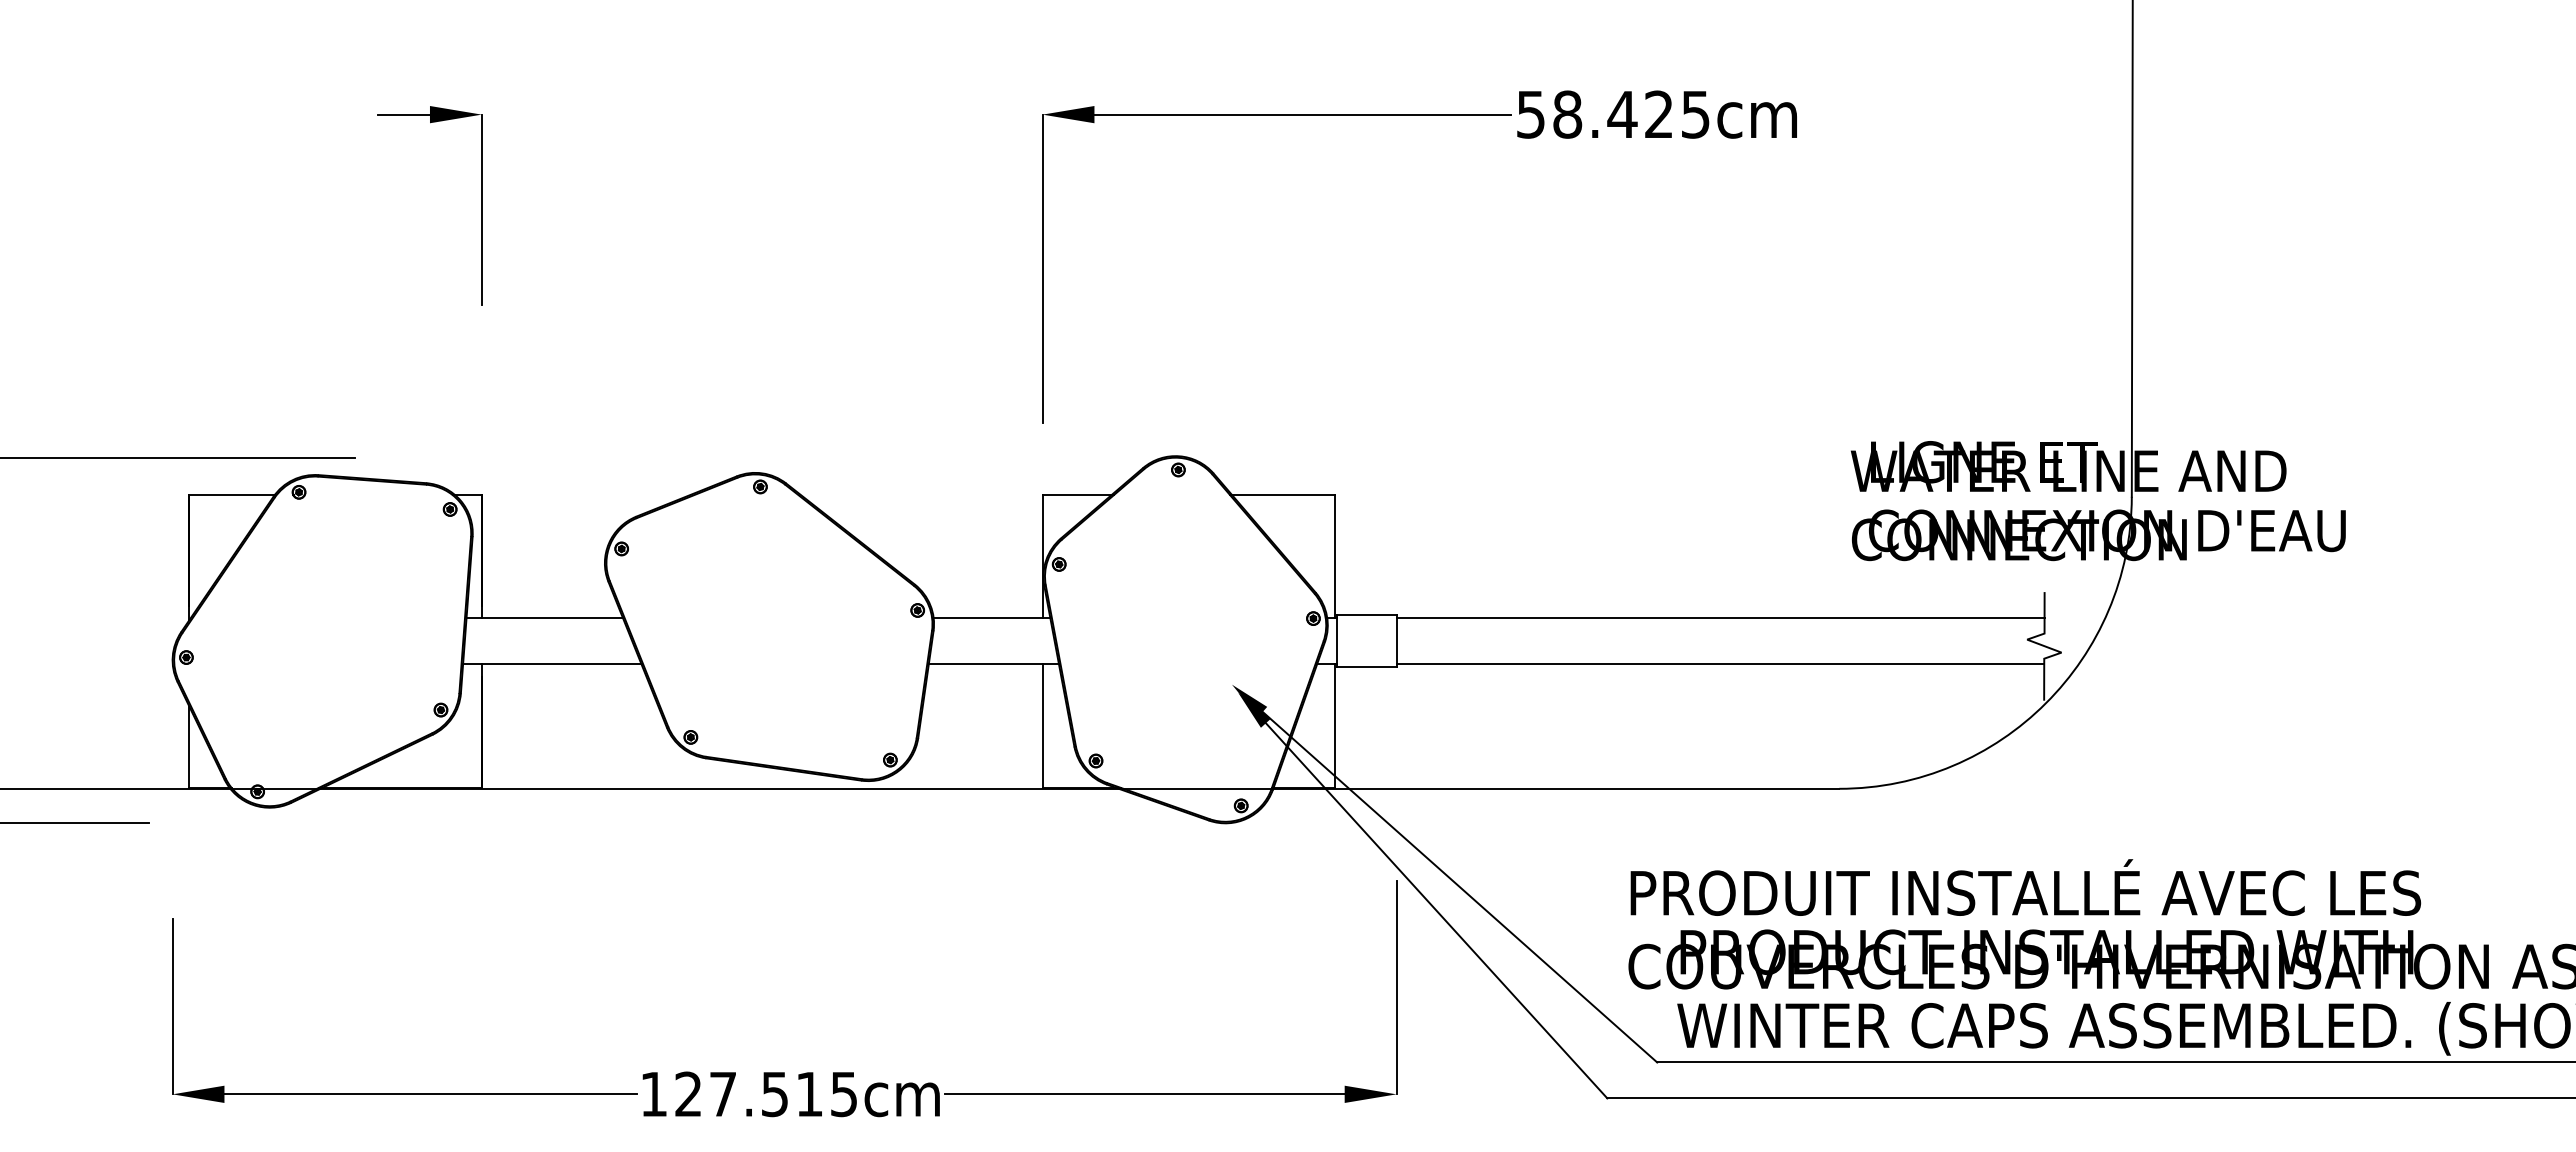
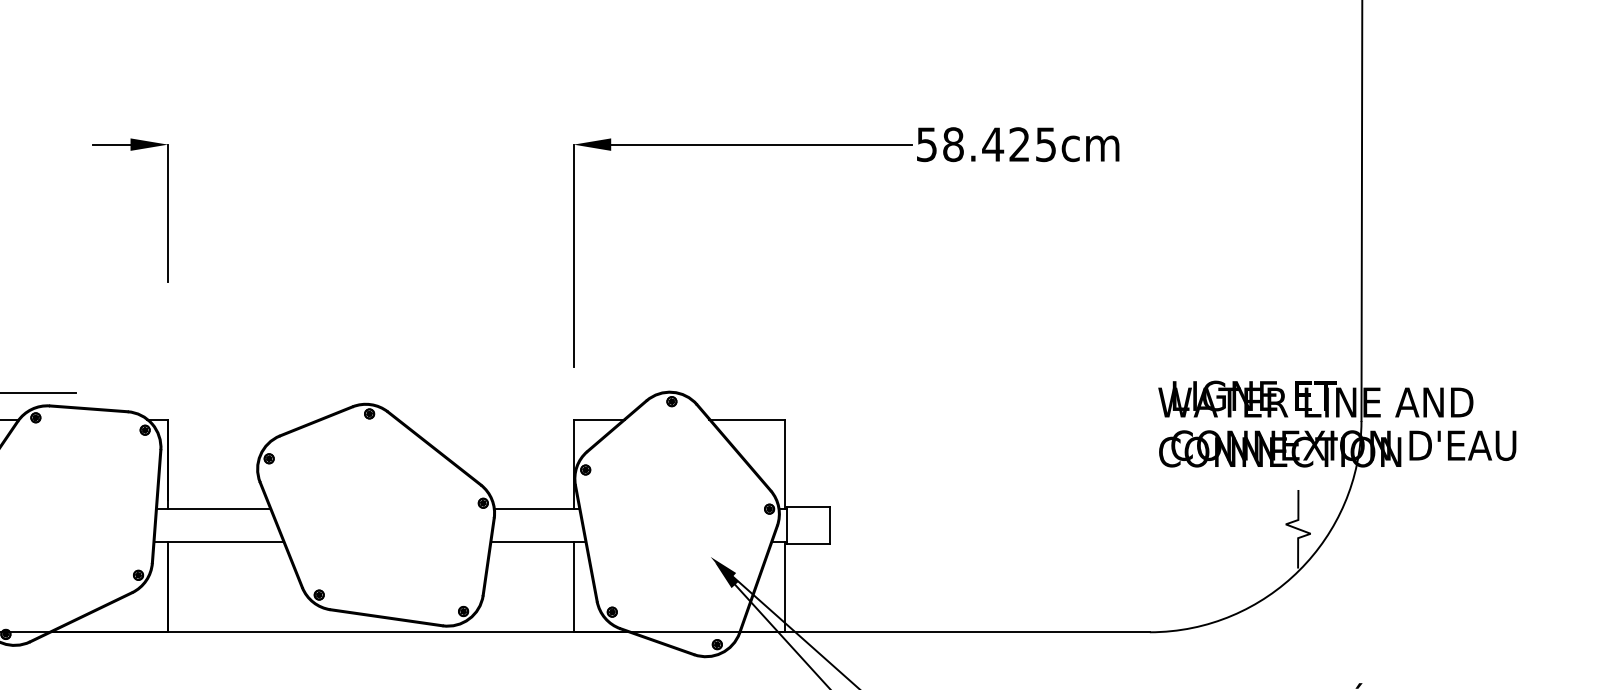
line: (1720, 617) -> (1063, 508), removed
line: (1720, 664) -> (1063, 542), removed

